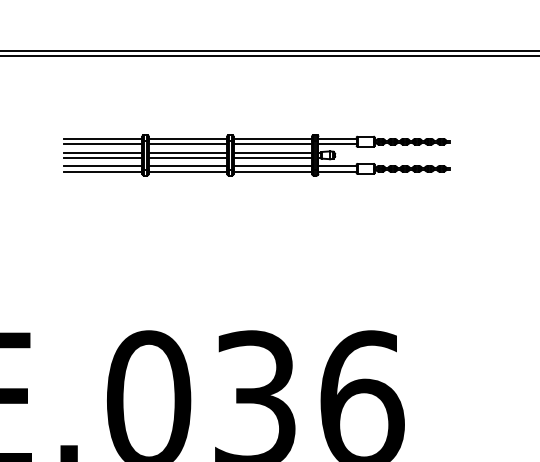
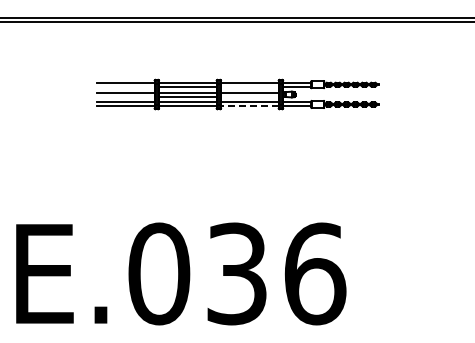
line: (102, 144) -> (125, 86), removed
line: (272, 144) -> (249, 86), removed
line: (102, 157) -> (125, 96), removed
line: (272, 157) -> (249, 96), removed
line: (272, 171) -> (249, 106), solid -> dashed

